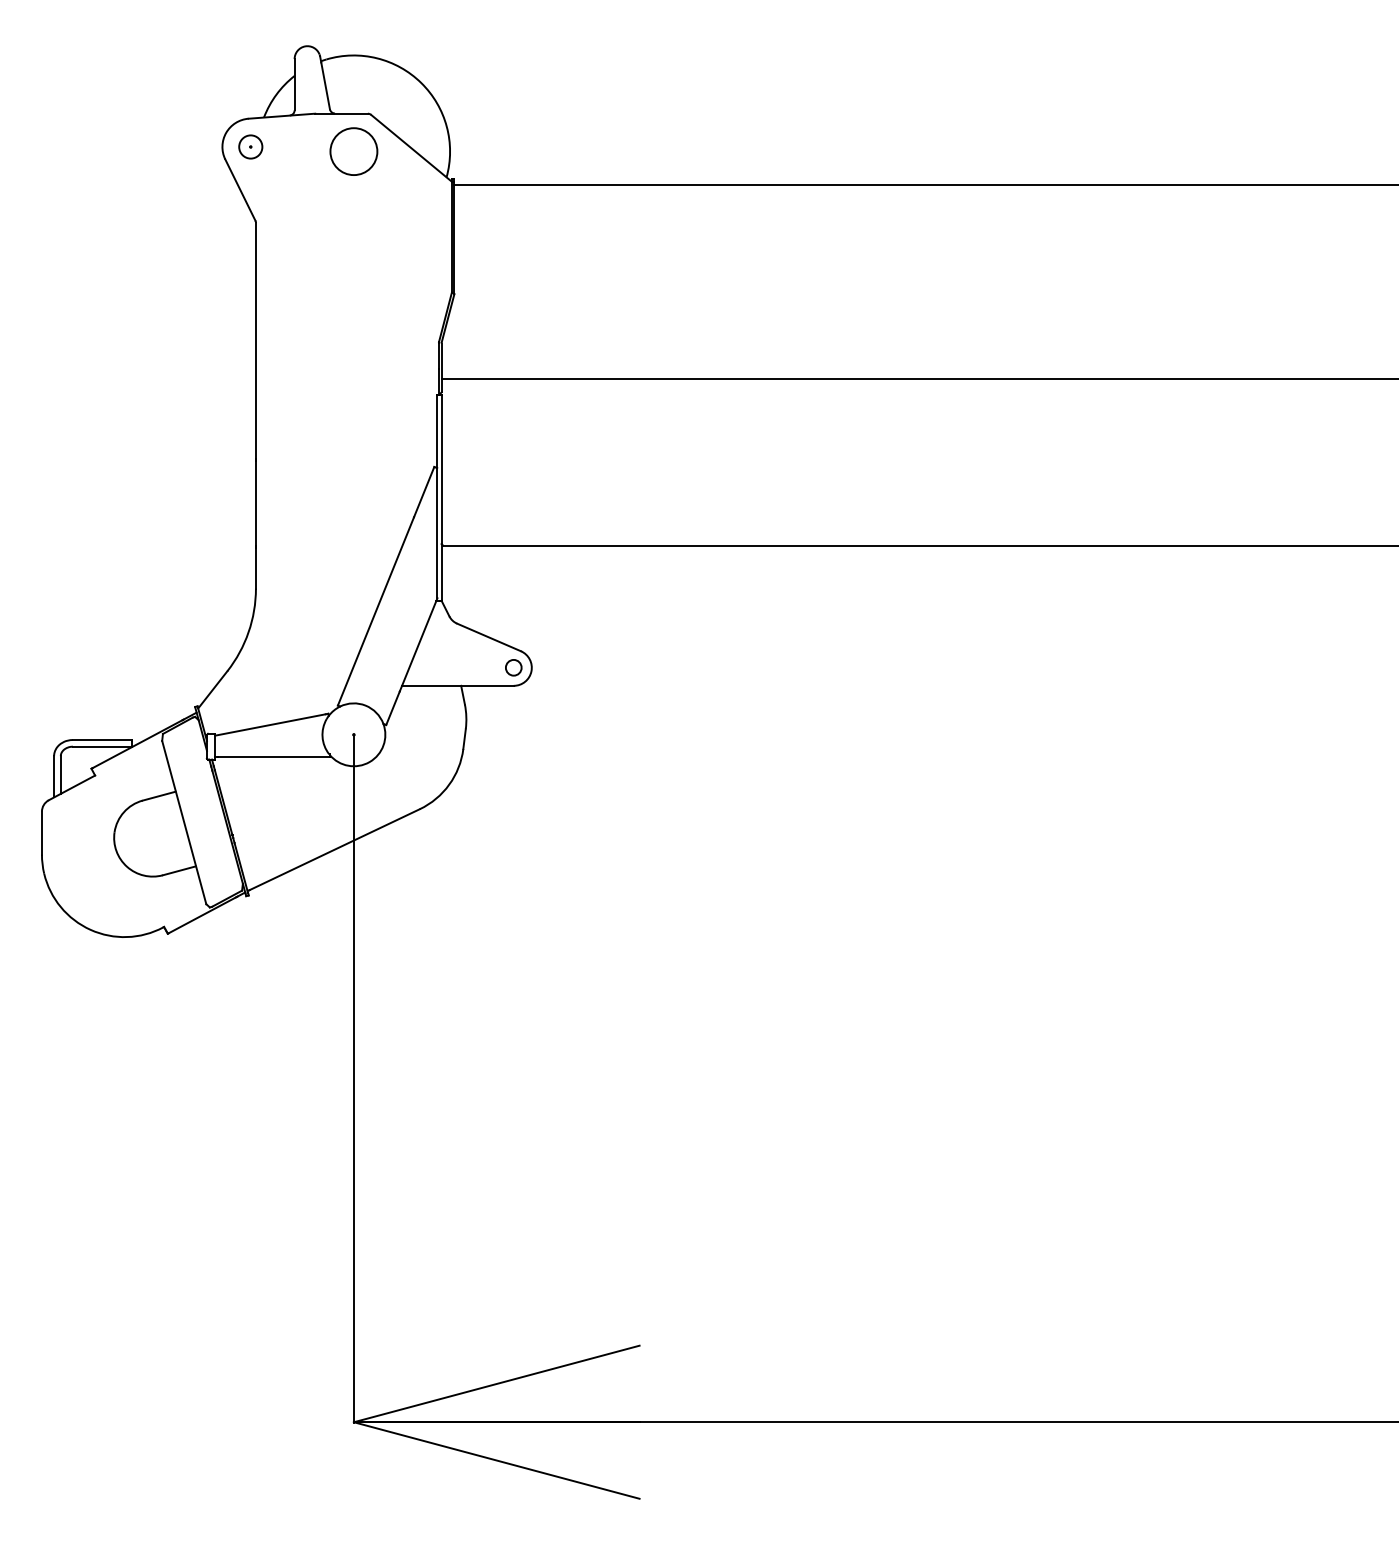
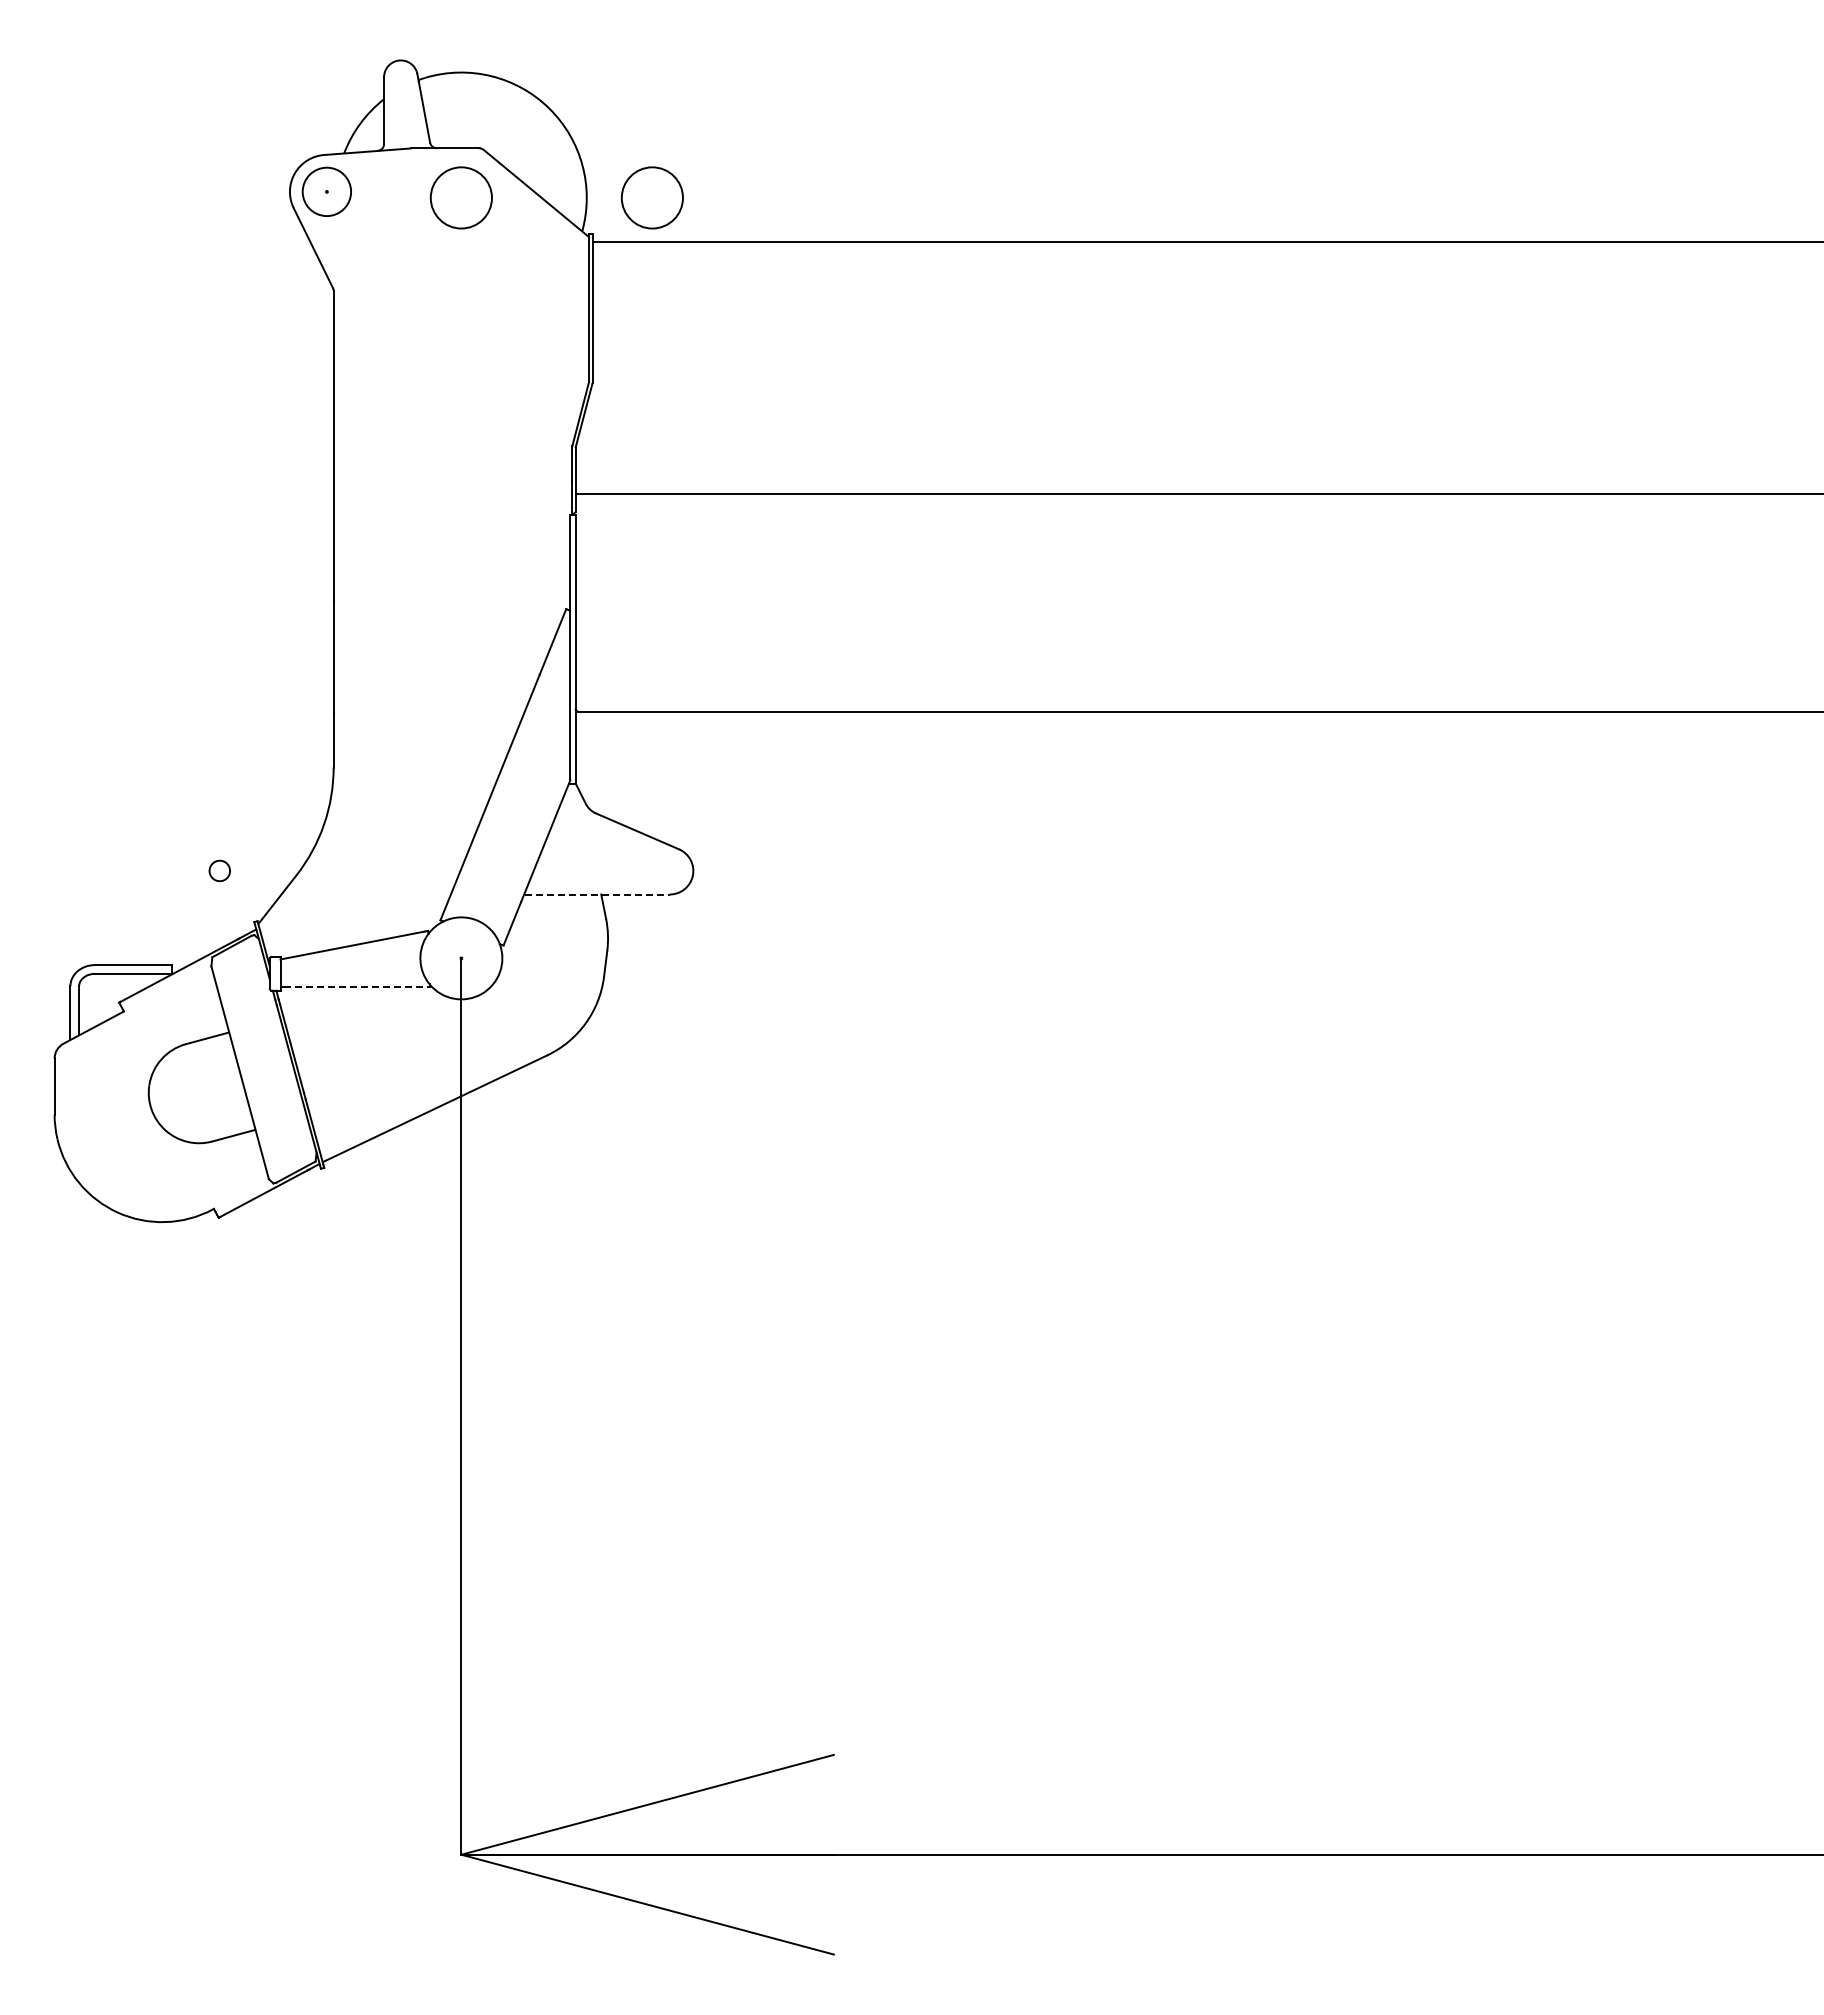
circle: (250, 146) -> (326, 191), size x1.6
circle: (499, 151) -> (651, 197), added
circle: (513, 667) -> (219, 870), moved
line: (458, 685) -> (597, 894), solid -> dashed
line: (273, 756) -> (356, 986), solid -> dashed

